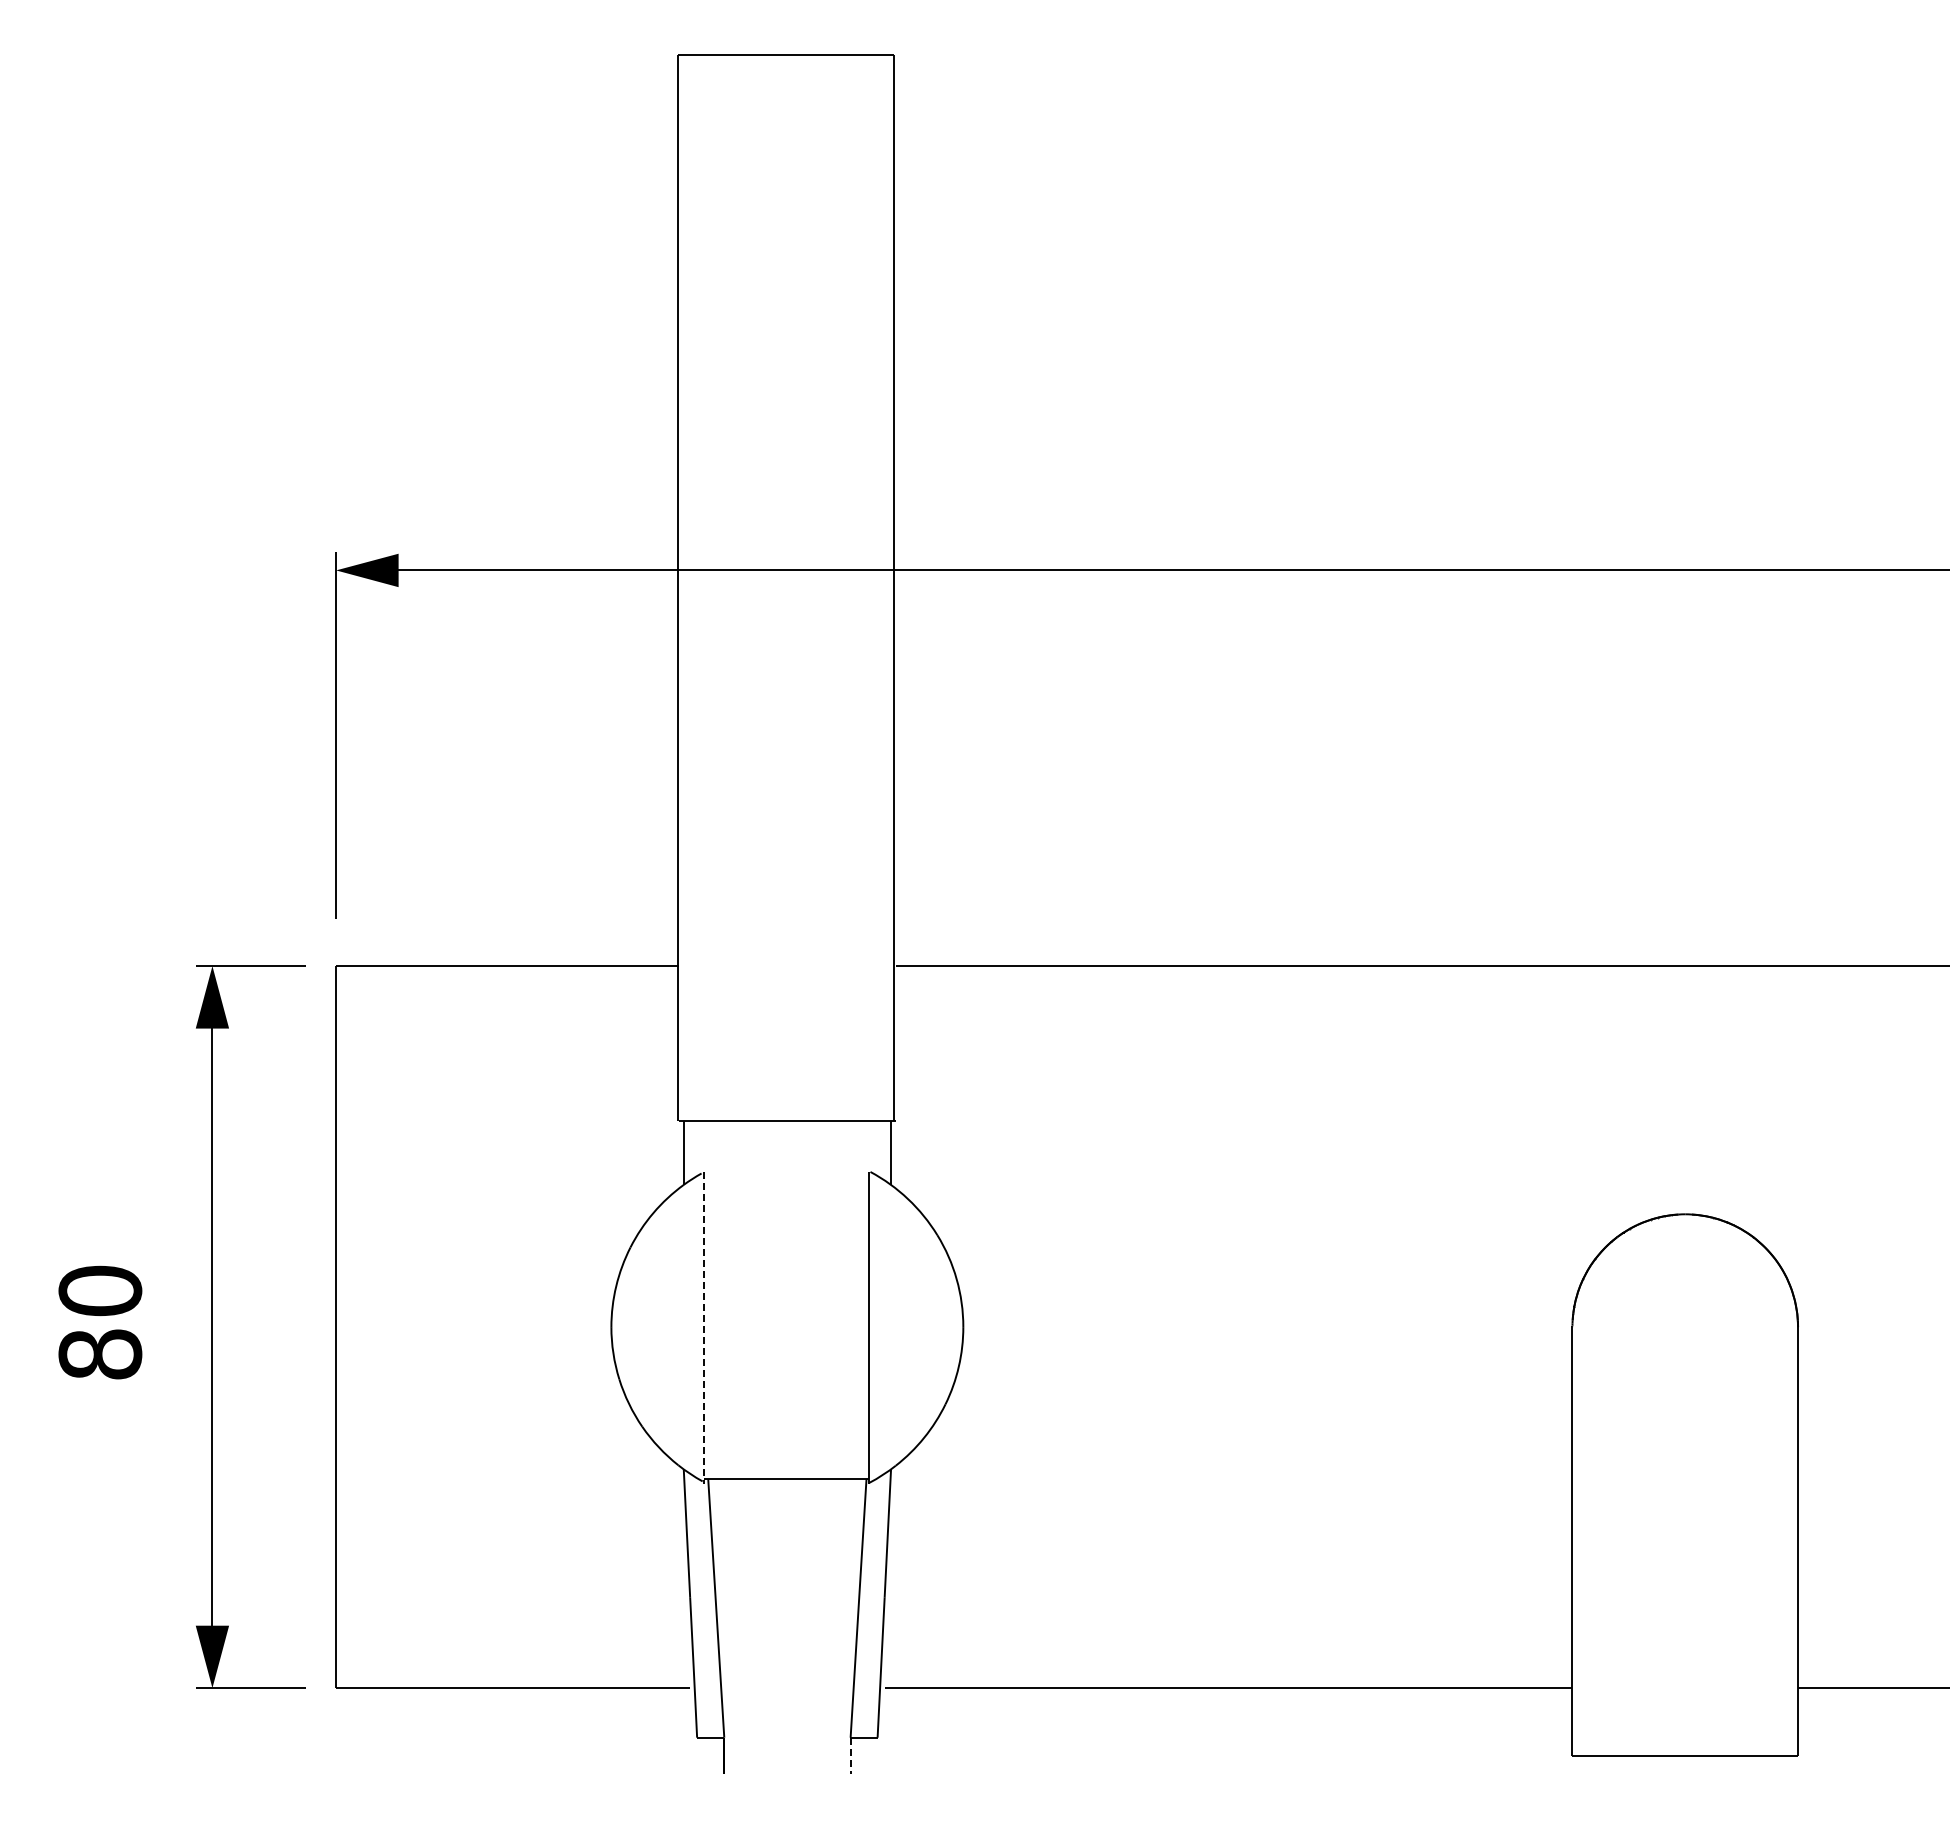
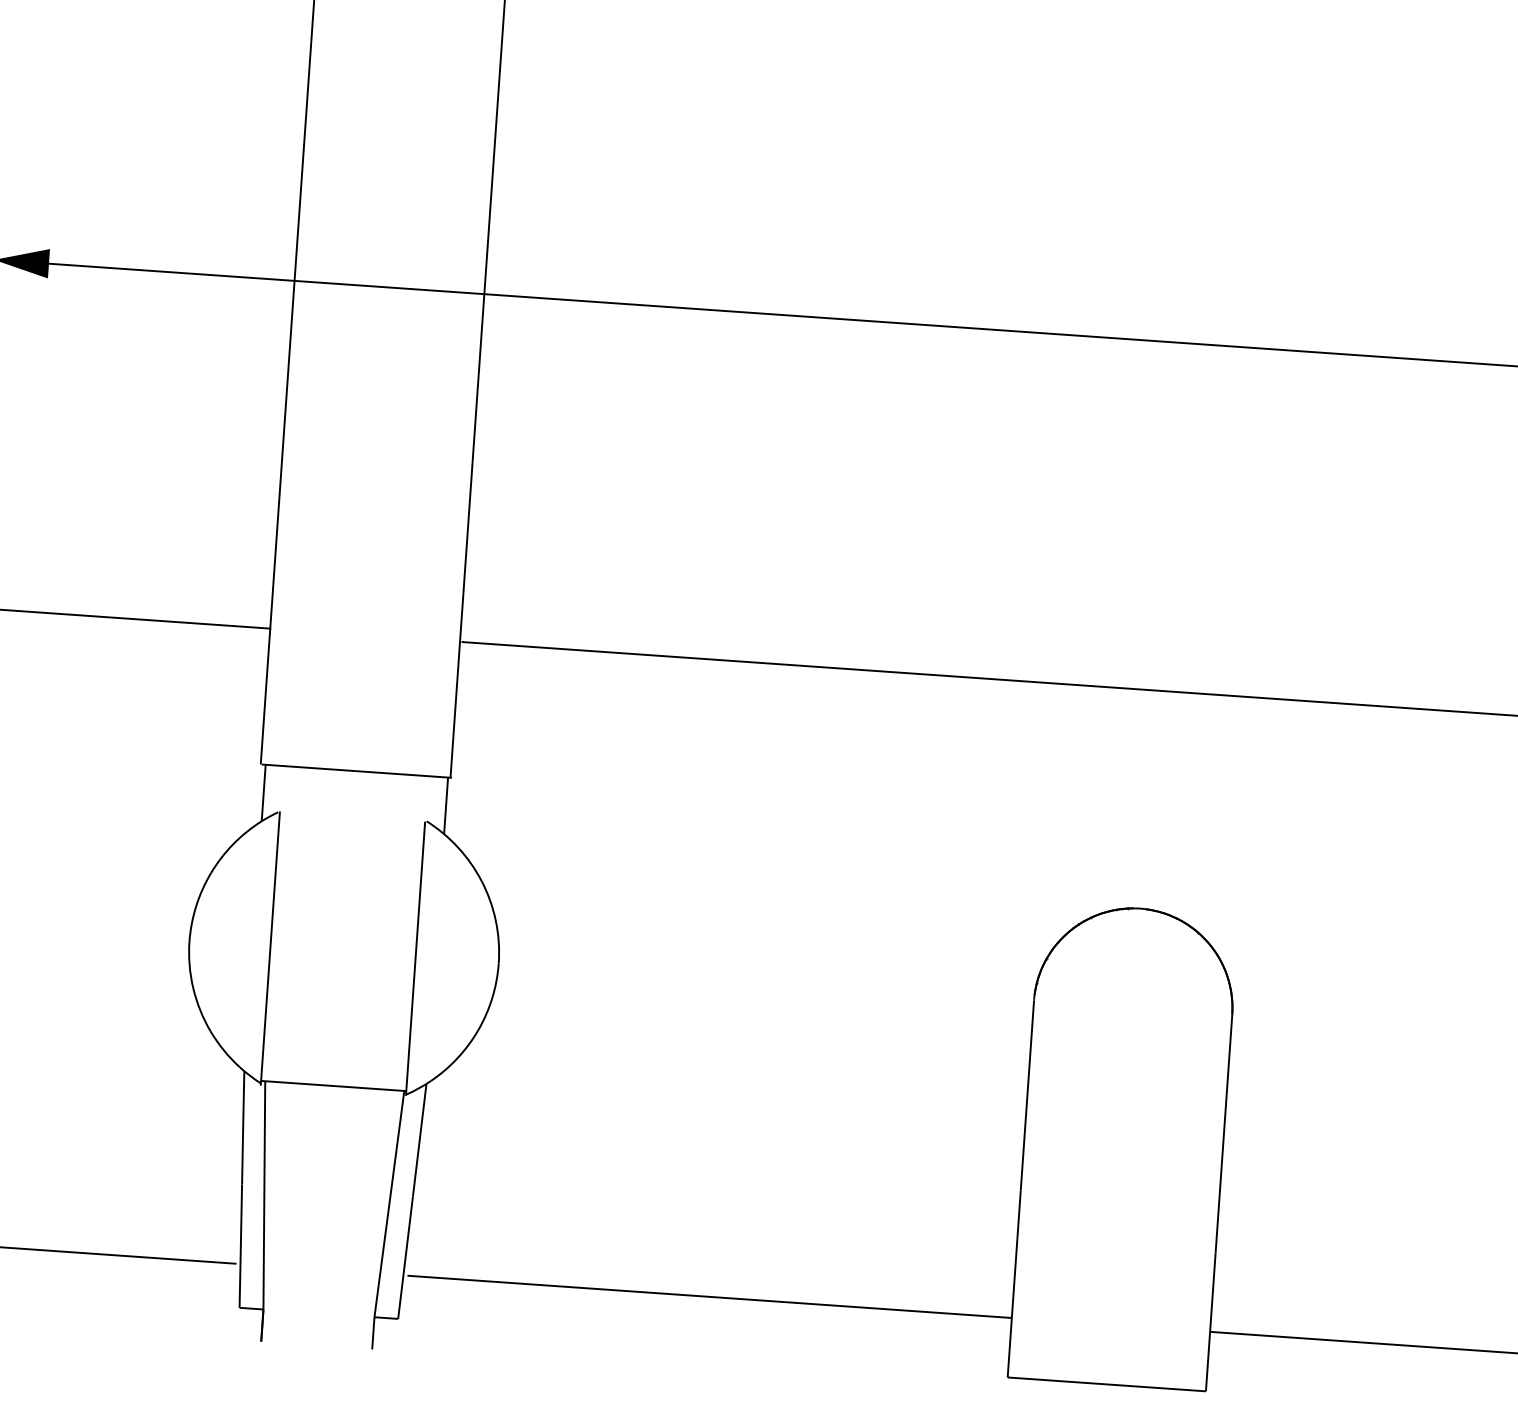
line: (703, 1328) -> (270, 948), dashed -> solid
line: (850, 1756) -> (373, 1333), dashed -> solid

